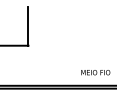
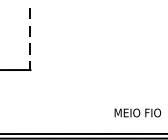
line: (28, 26) -> (30, 39), solid -> dashed

